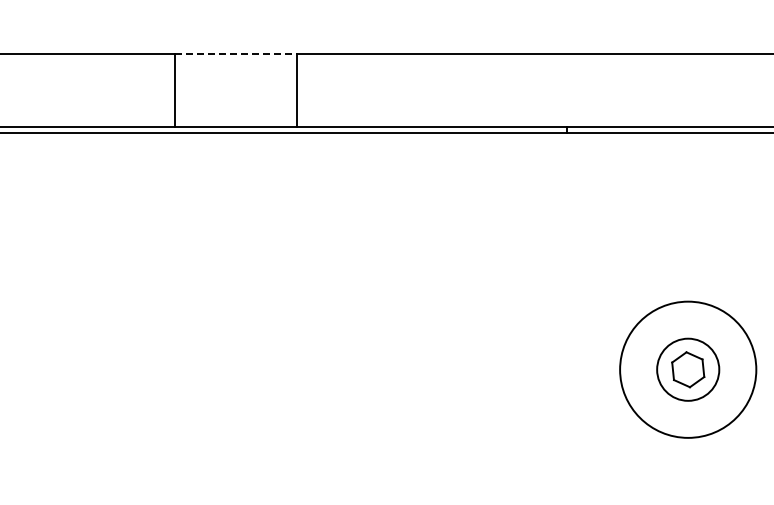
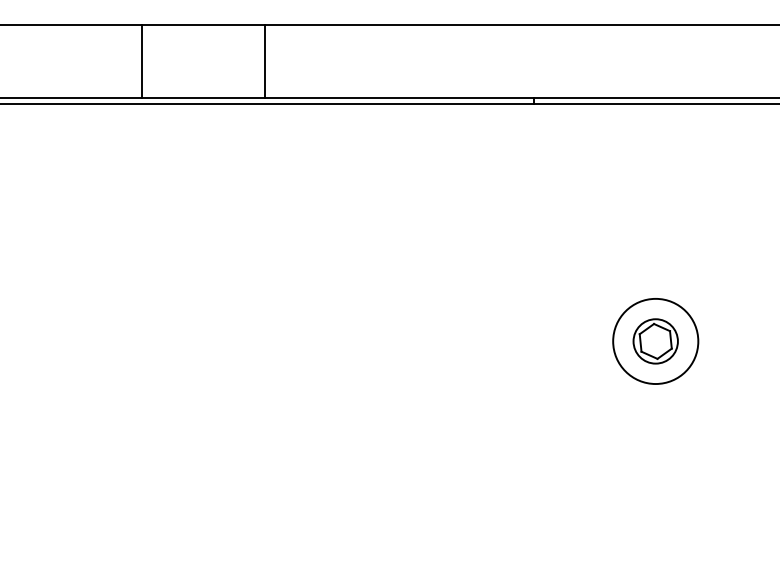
line: (235, 53) -> (203, 25), dashed -> solid
circle: (687, 369) -> (655, 341), size x0.62
circle: (687, 369) -> (655, 341), size x0.71

